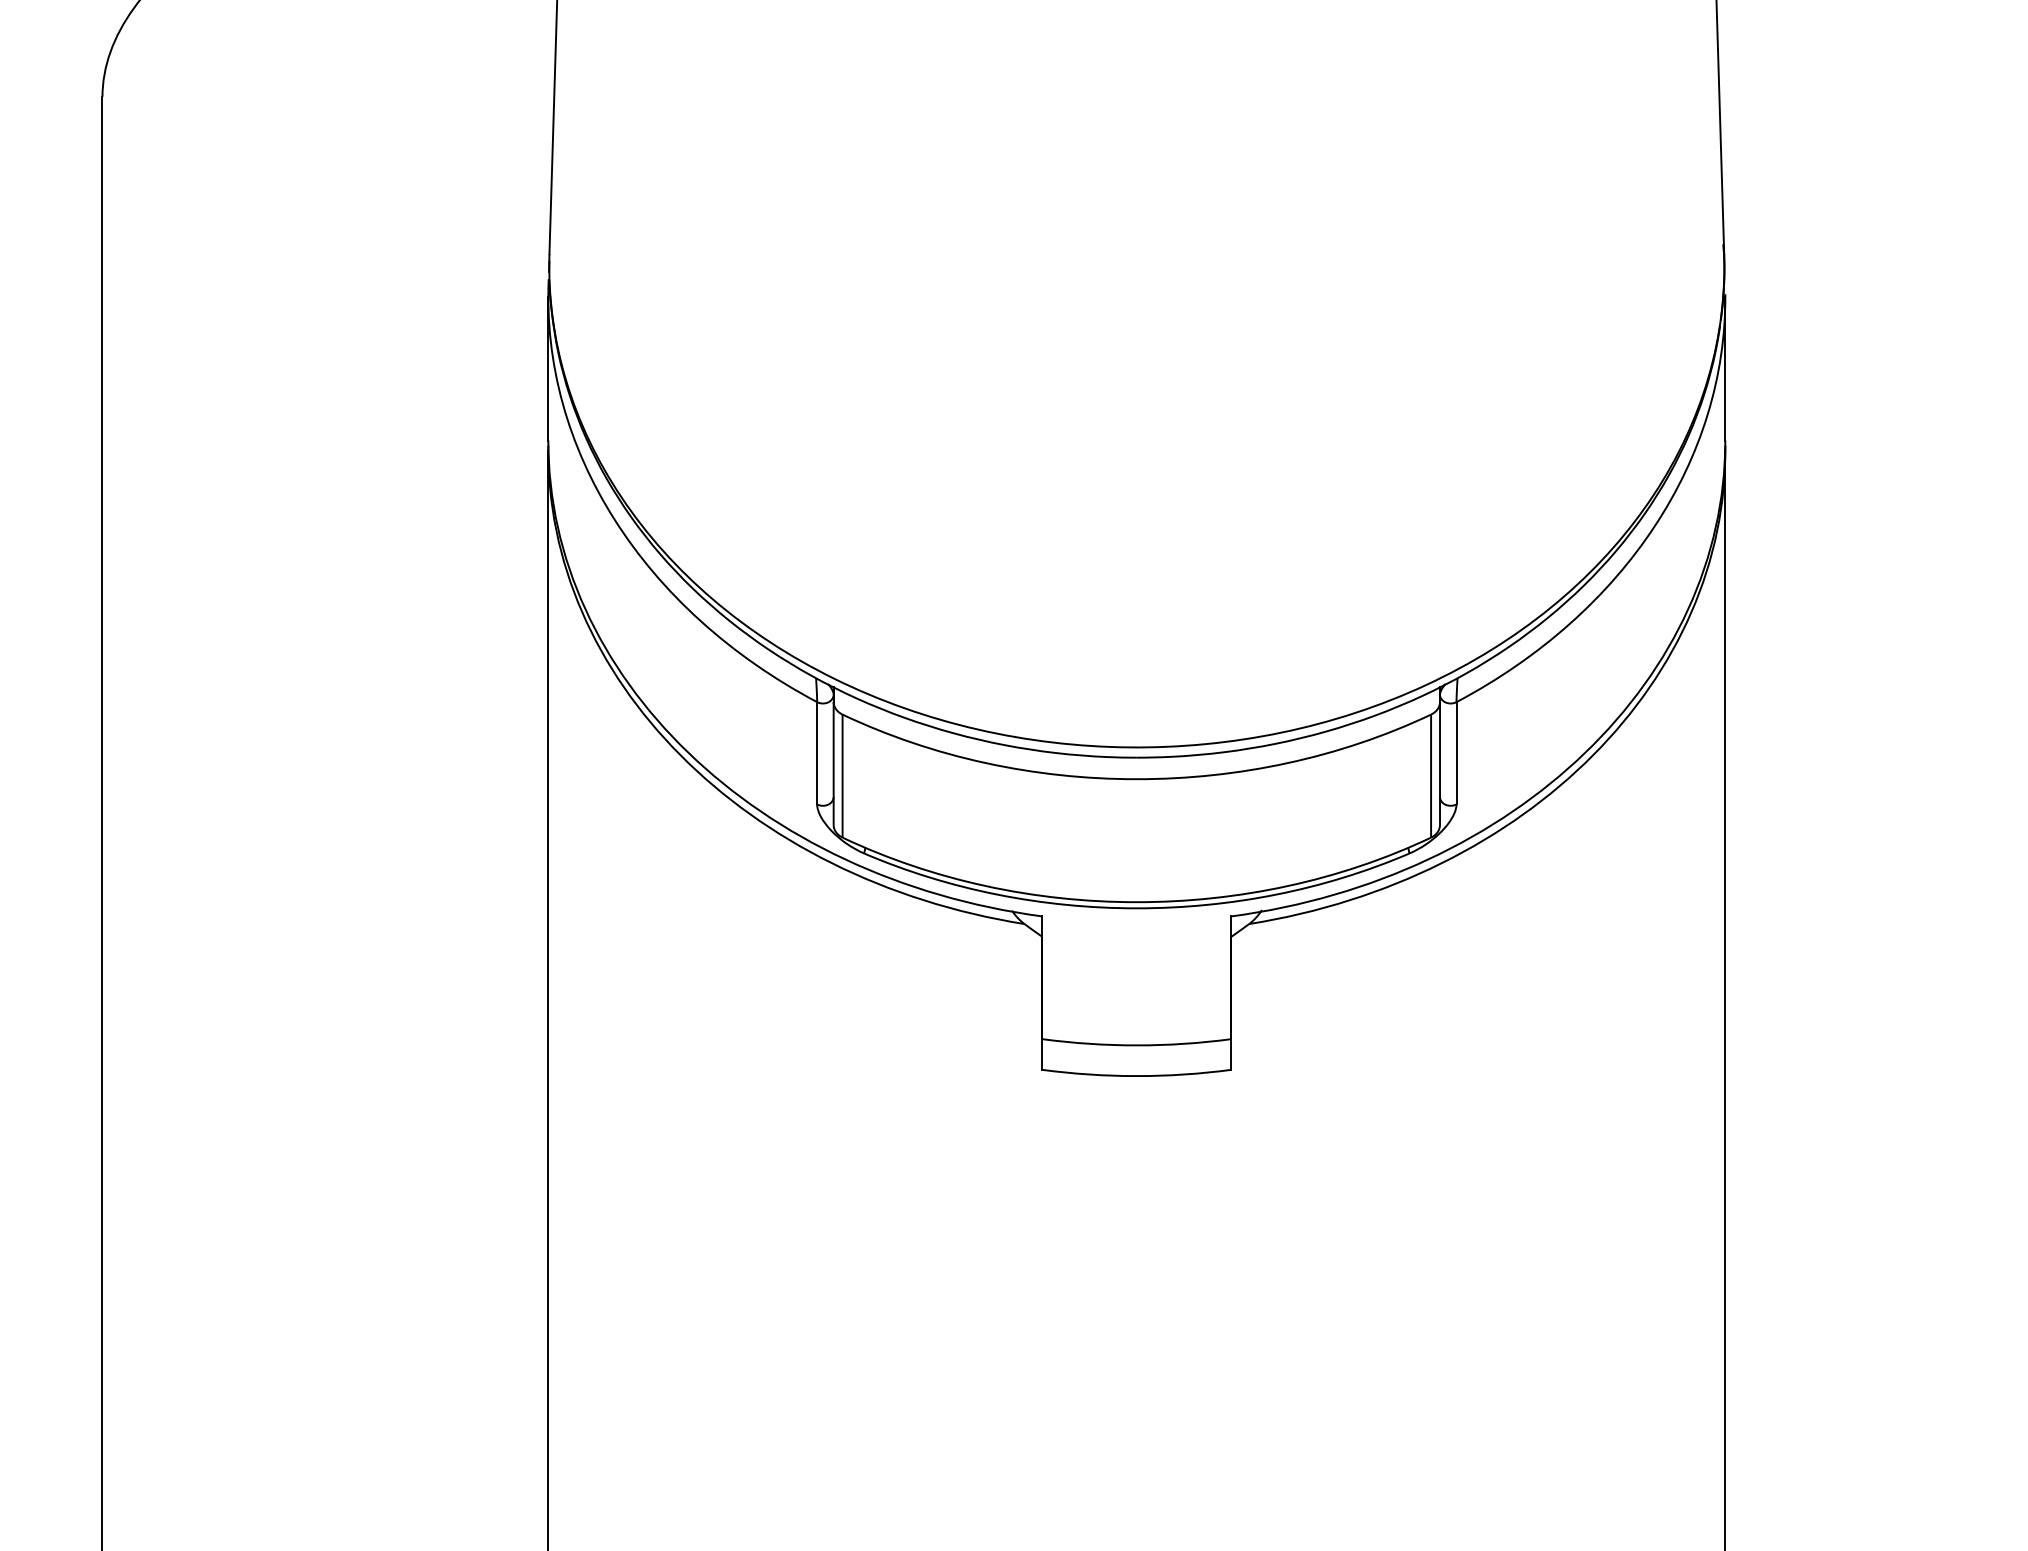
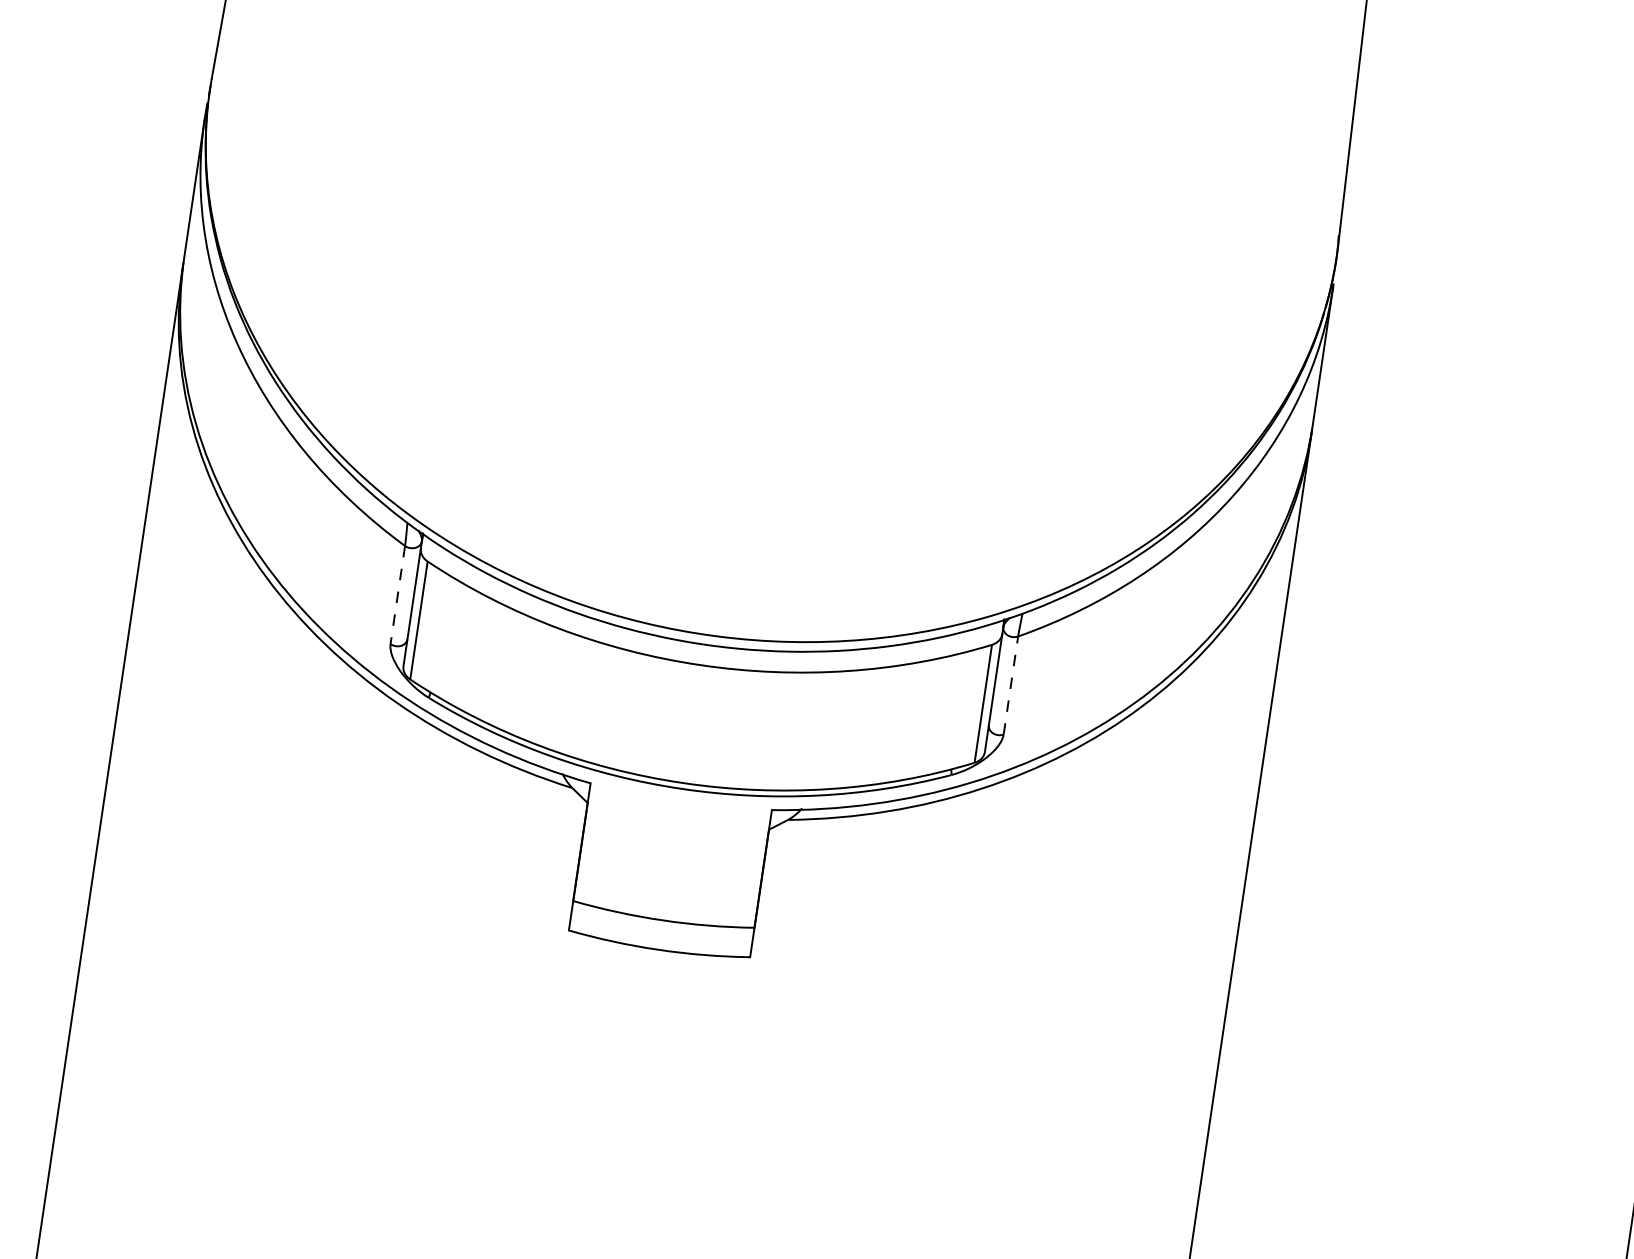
line: (1456, 752) -> (1011, 684), solid -> dashed
line: (817, 753) -> (398, 595), solid -> dashed

